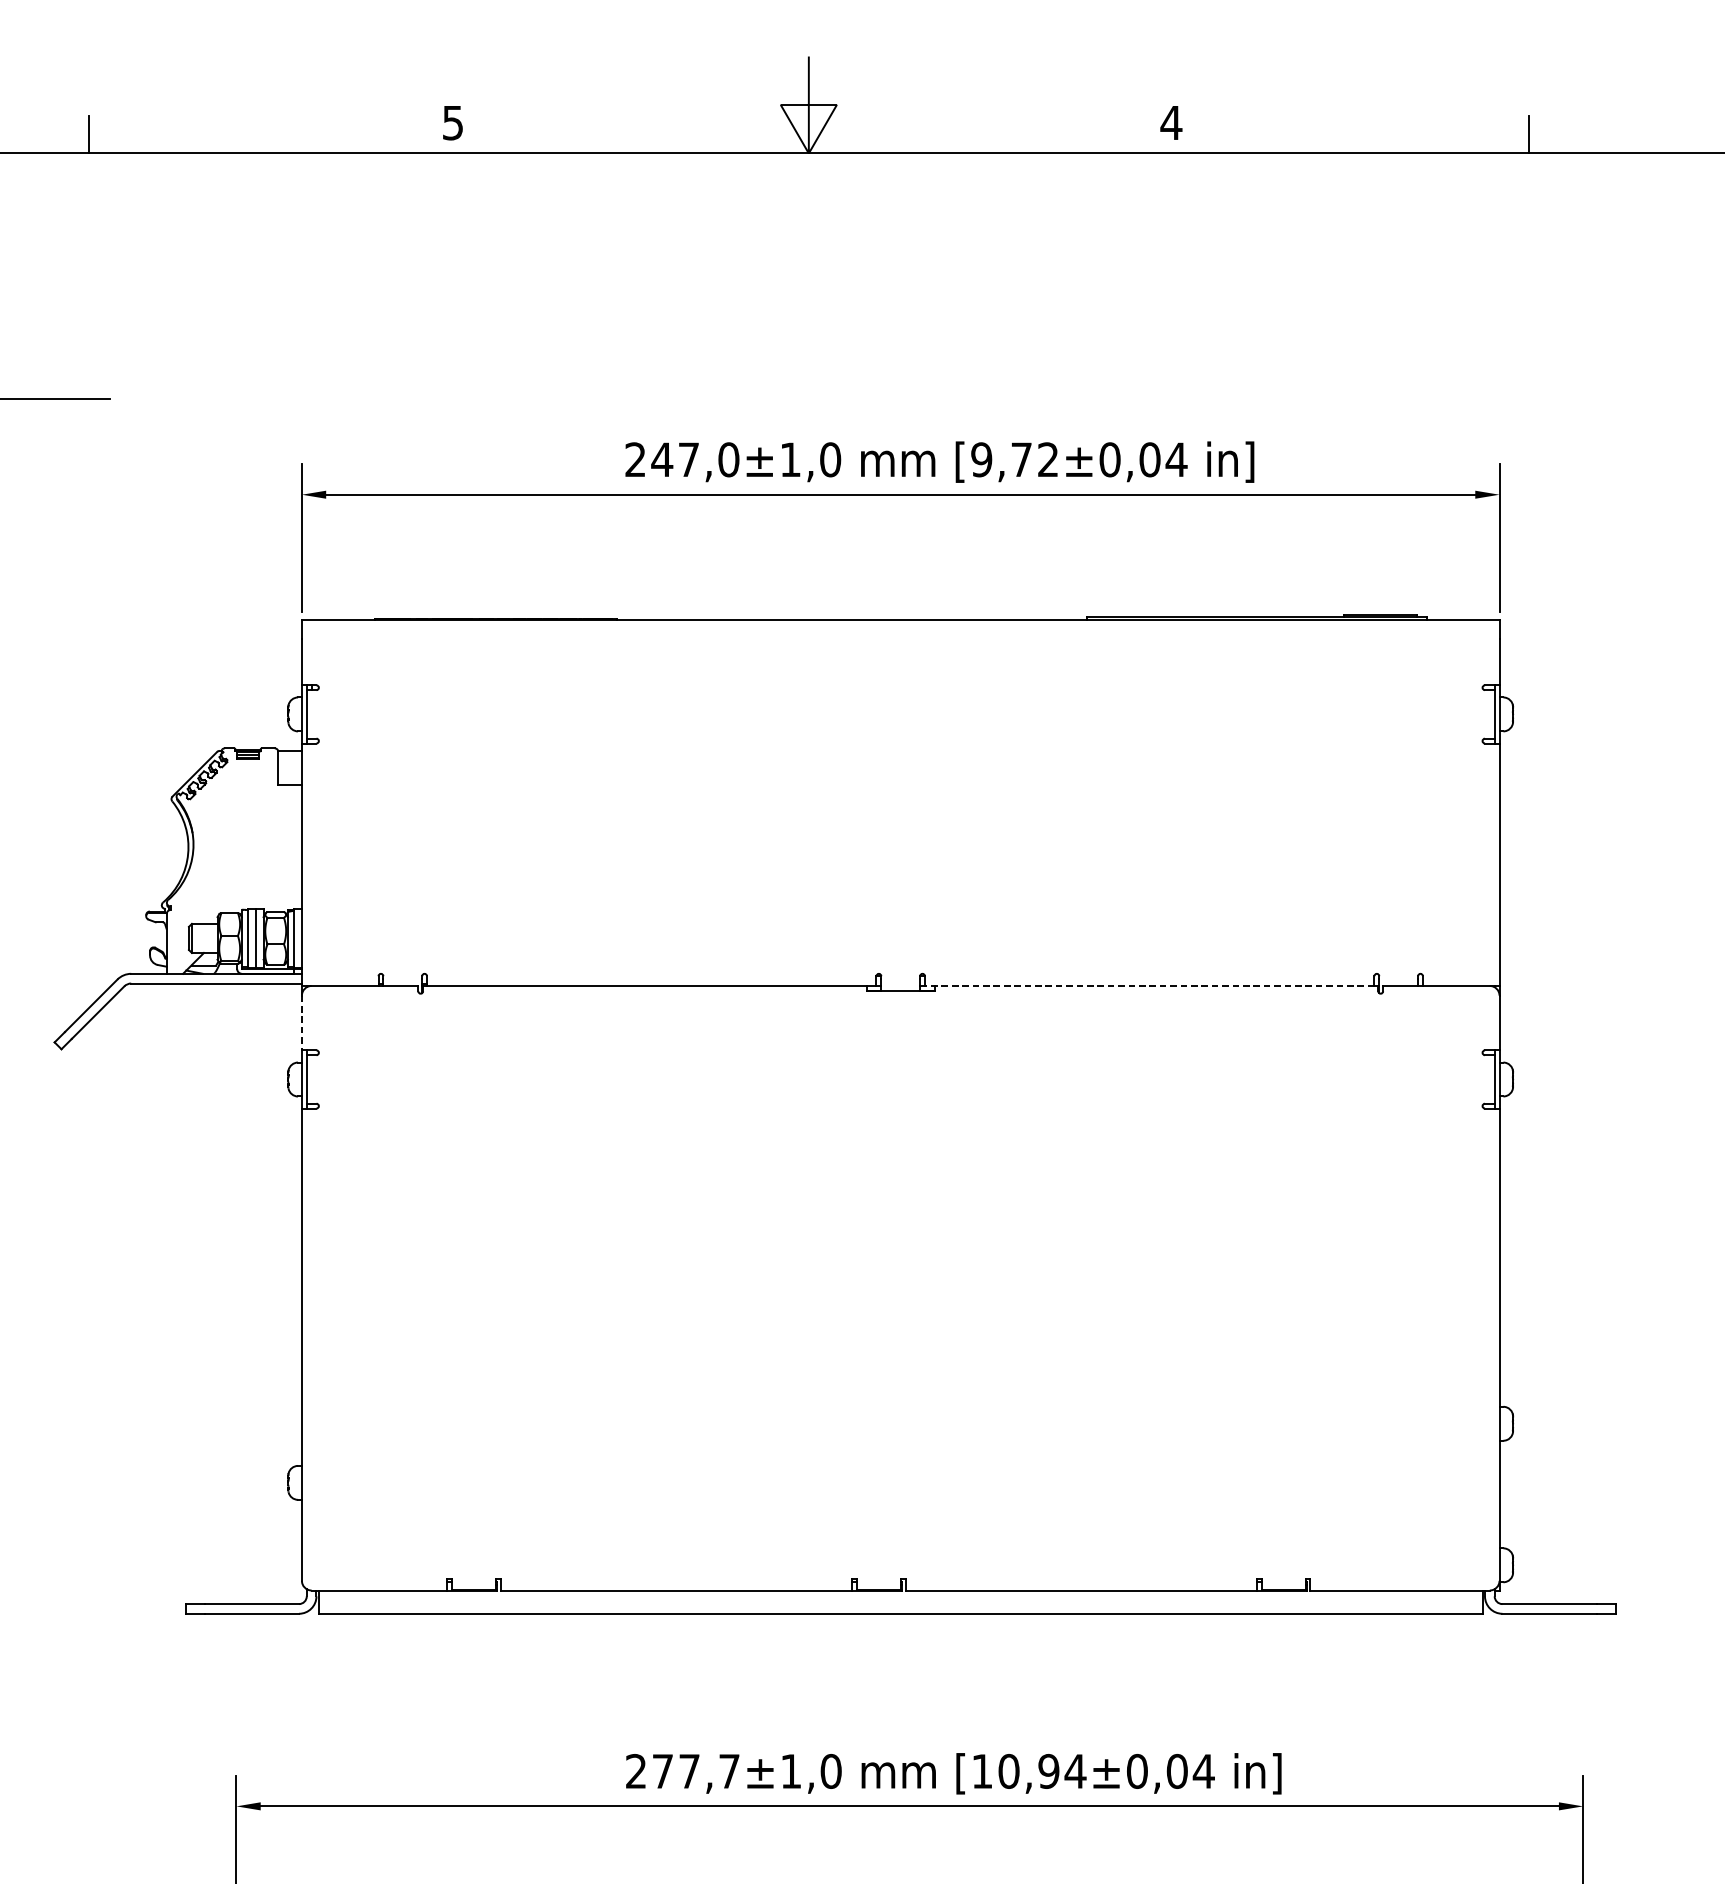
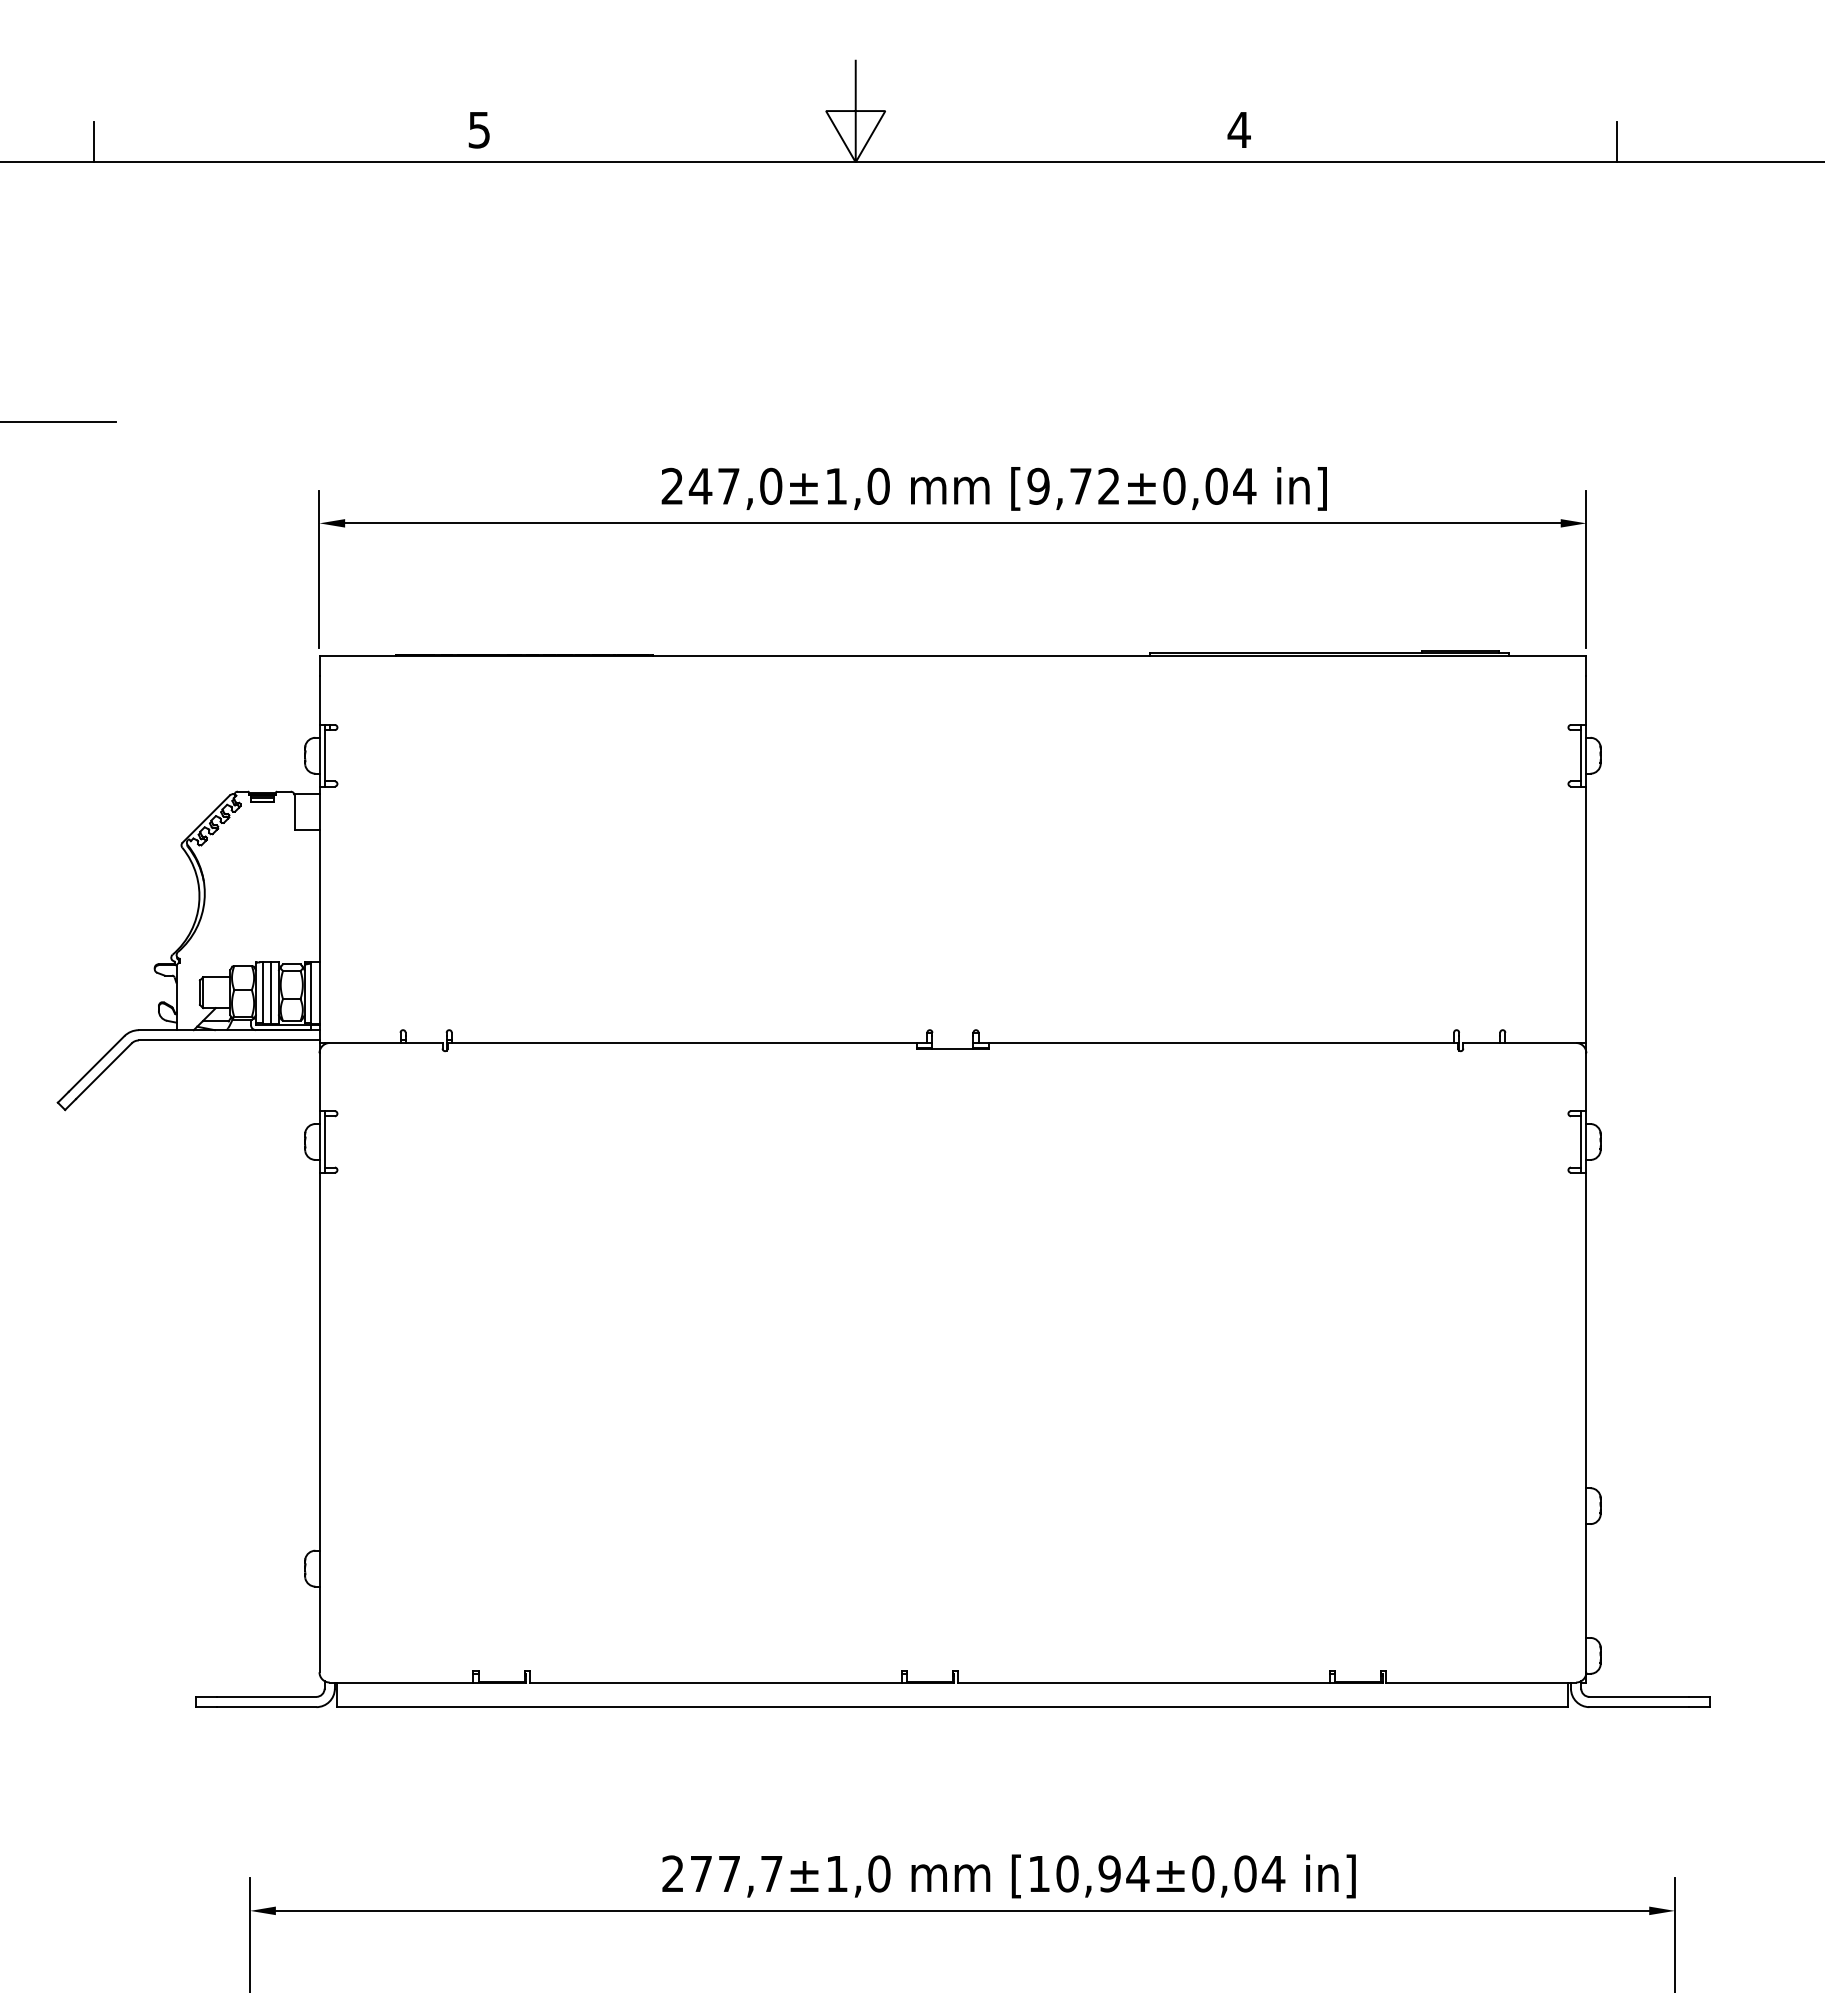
line: (1149, 985) -> (1216, 1042), dashed -> solid
line: (301, 1023) -> (319, 1082), dashed -> solid

